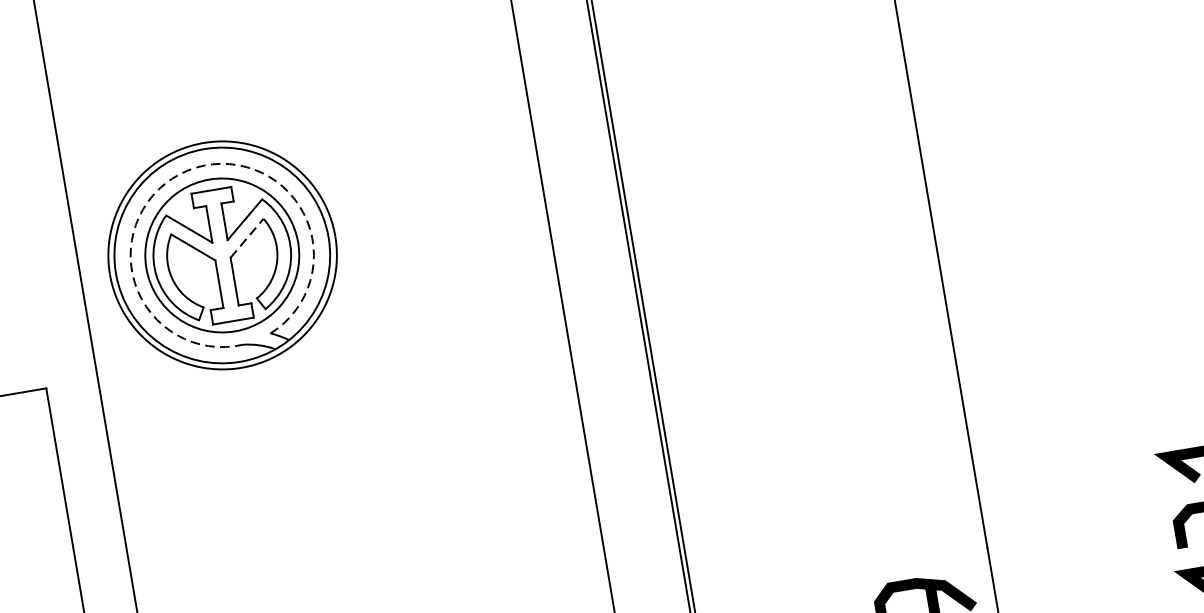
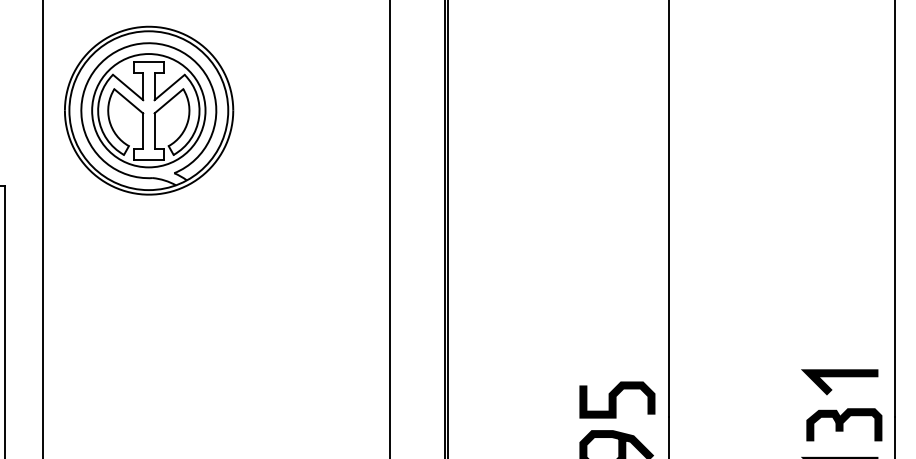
arc: (186, 170) -> (133, 44), dashed -> solid
line: (246, 238) -> (168, 101), dashed -> solid
curve: (913, 536) -> (616, 399), added

